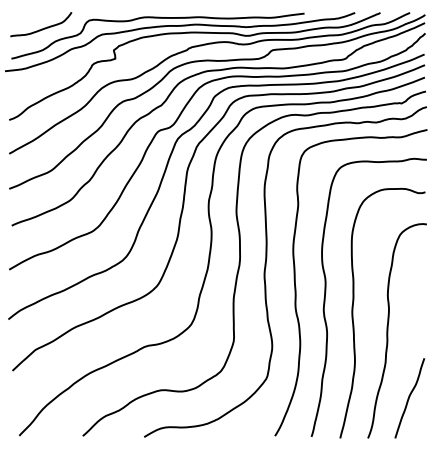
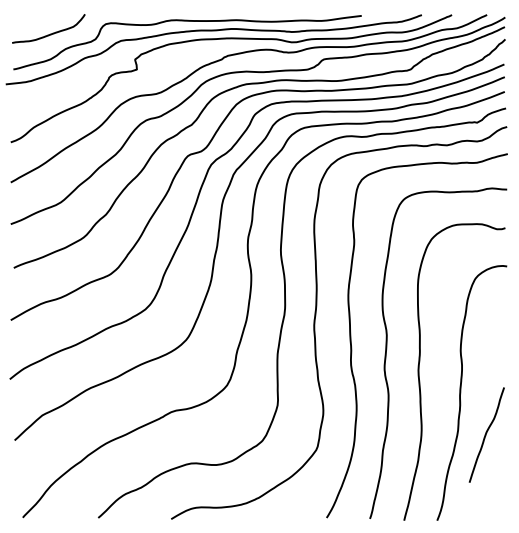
curve: (409, 397) -> (486, 434), moved

